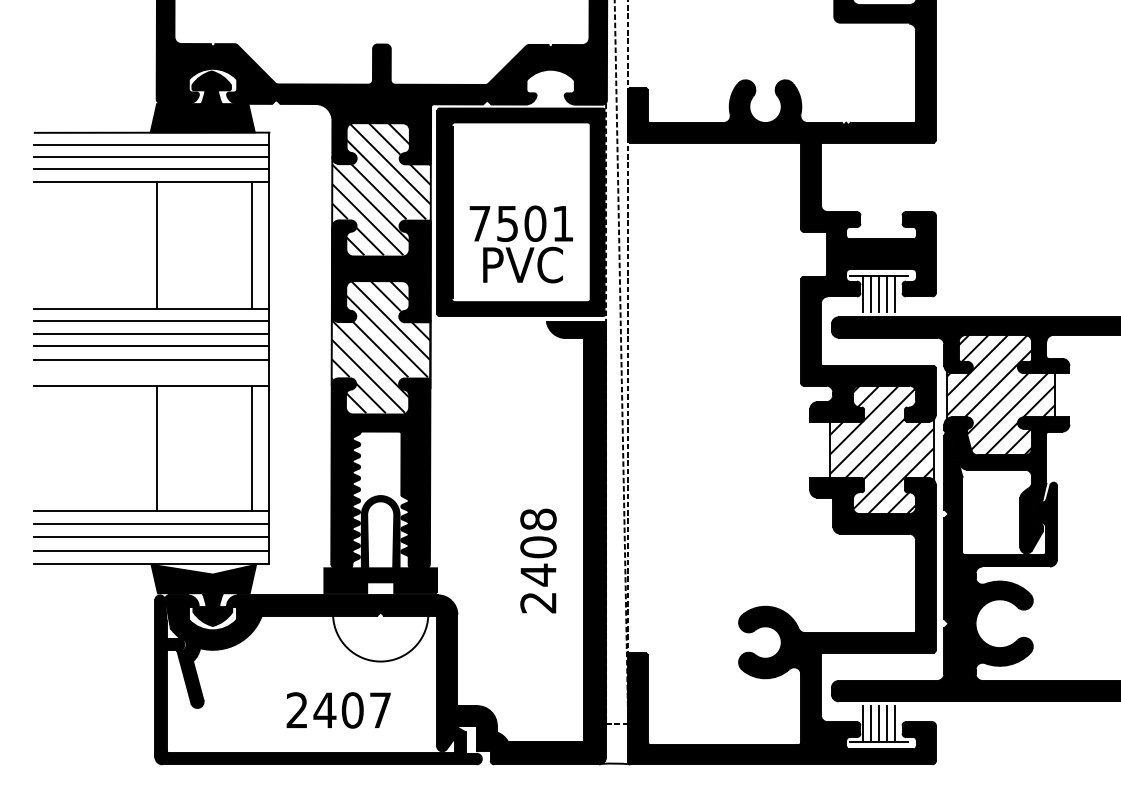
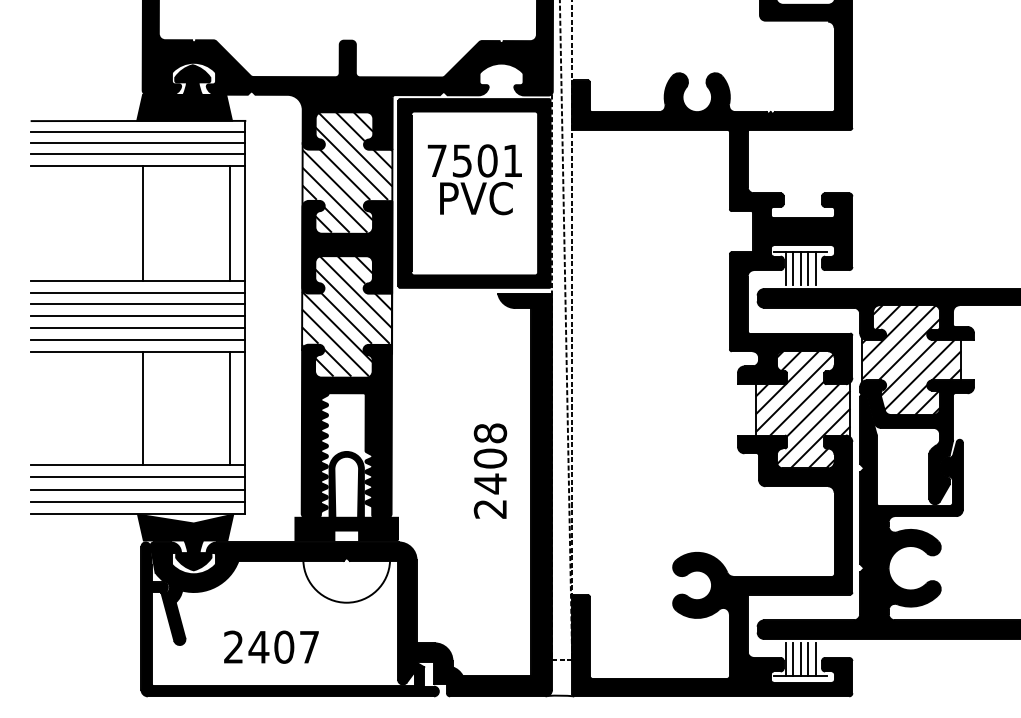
text: (520, 244) -> (474, 179), moved
line: (151, 372) -> (137, 339), added
text: (538, 560) -> (490, 470), moved
text: (338, 709) -> (271, 646), moved

